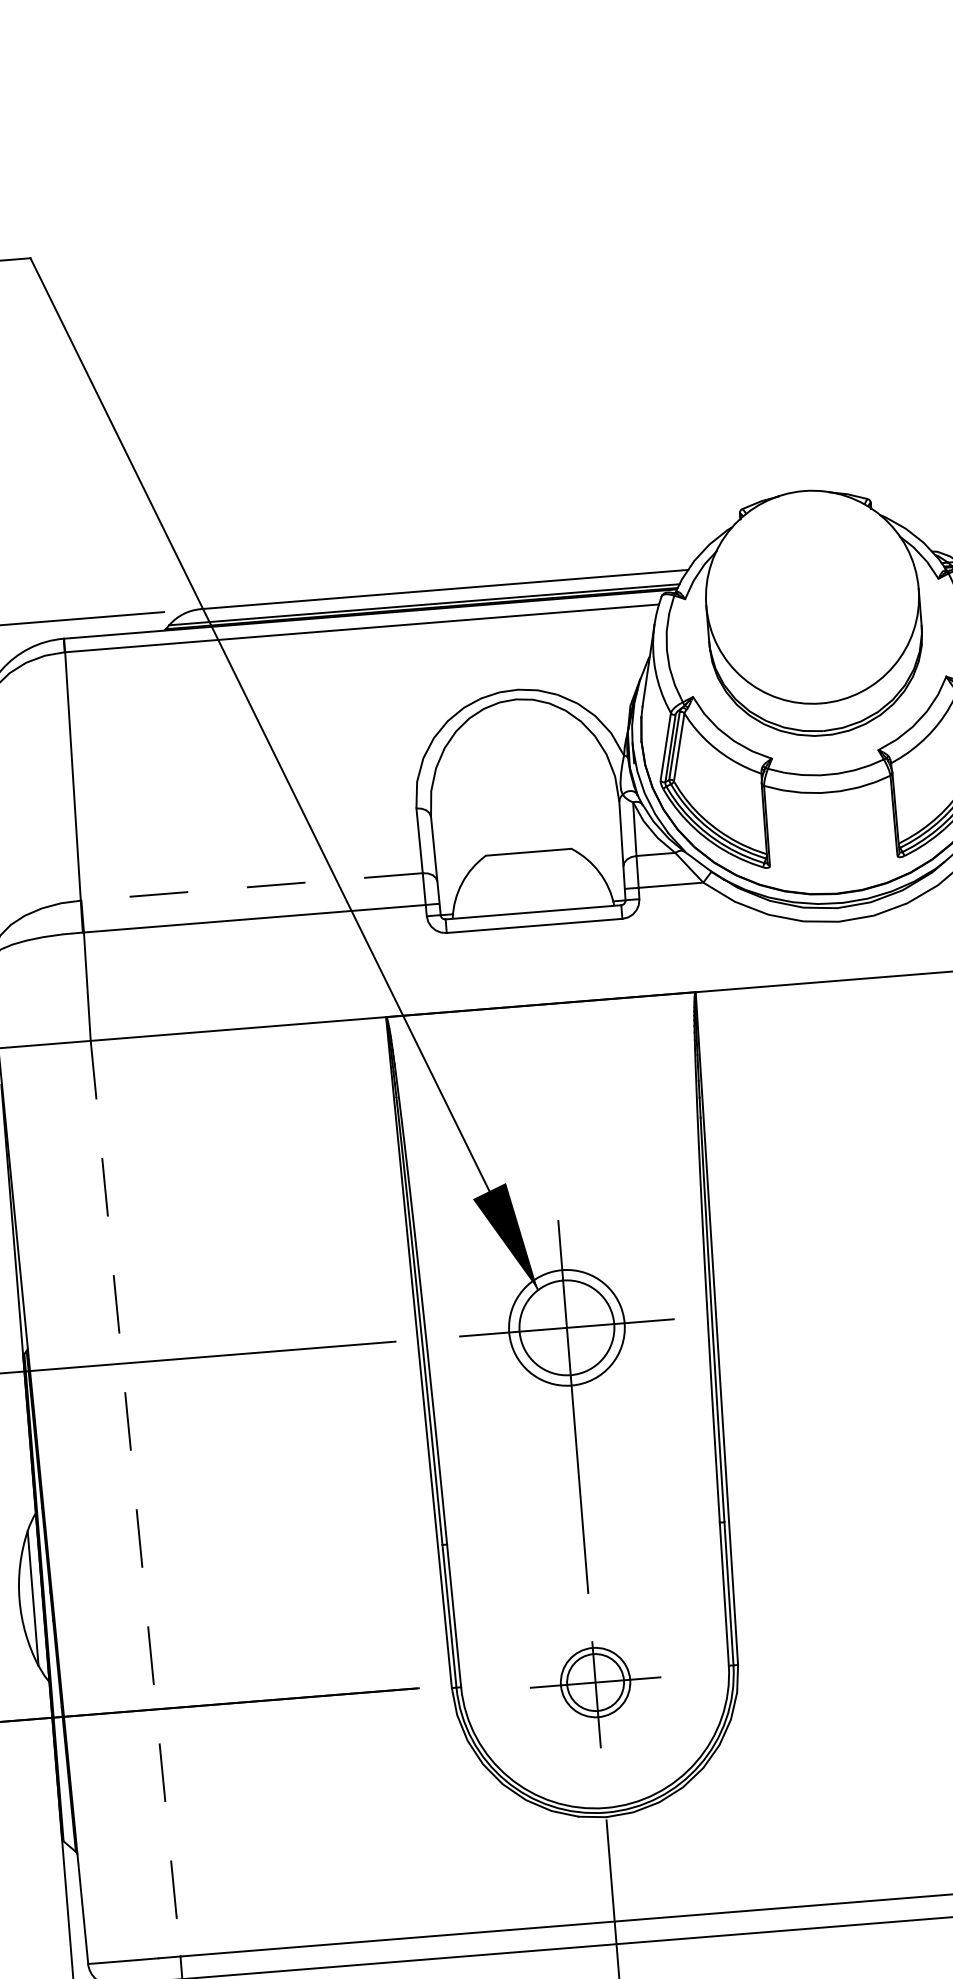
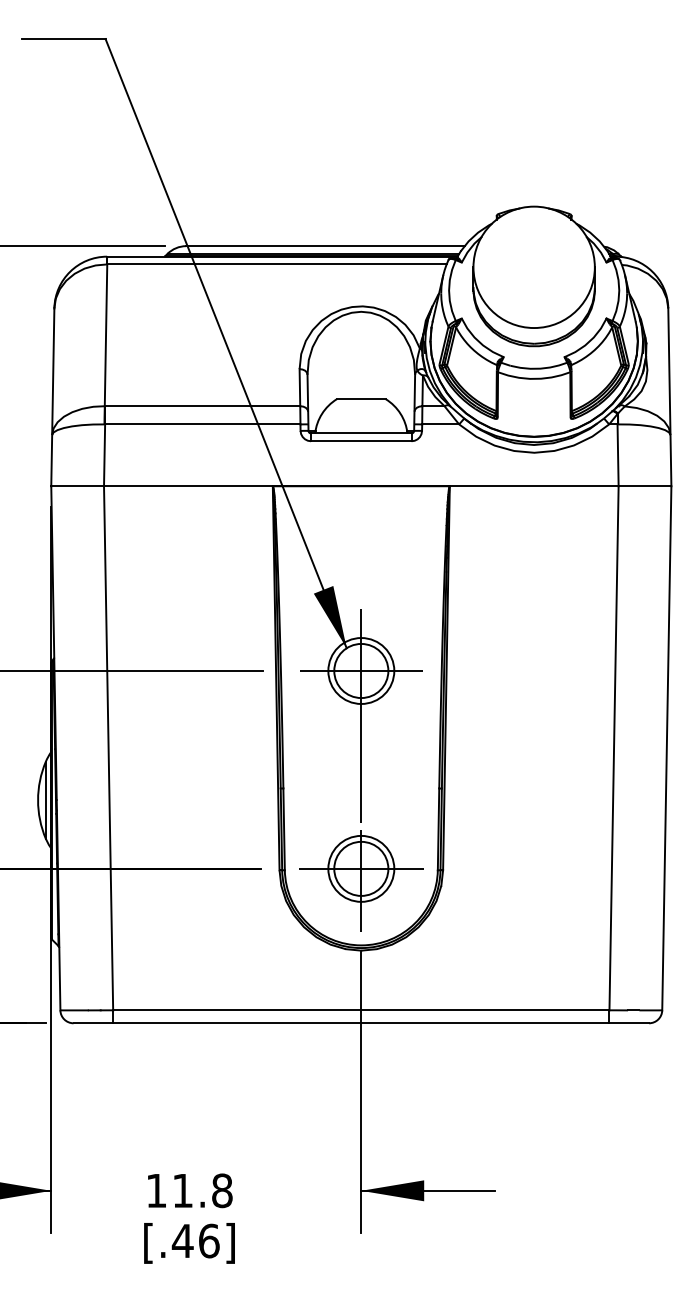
line: (251, 887) -> (202, 406), dashed -> solid
line: (135, 1499) -> (108, 748), dashed -> solid
part: (596, 1694) -> (361, 880), size x1.67

